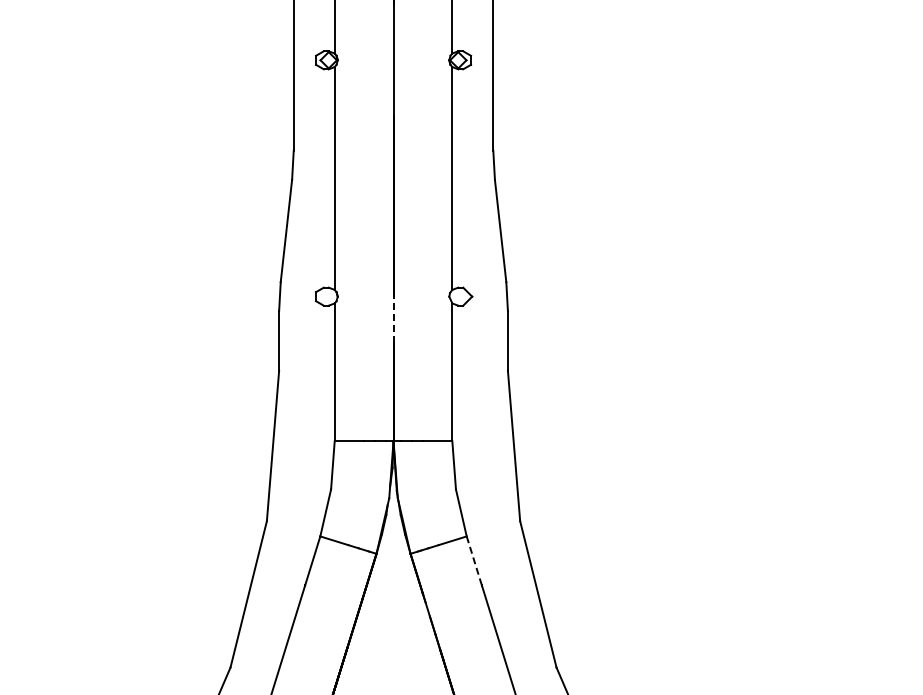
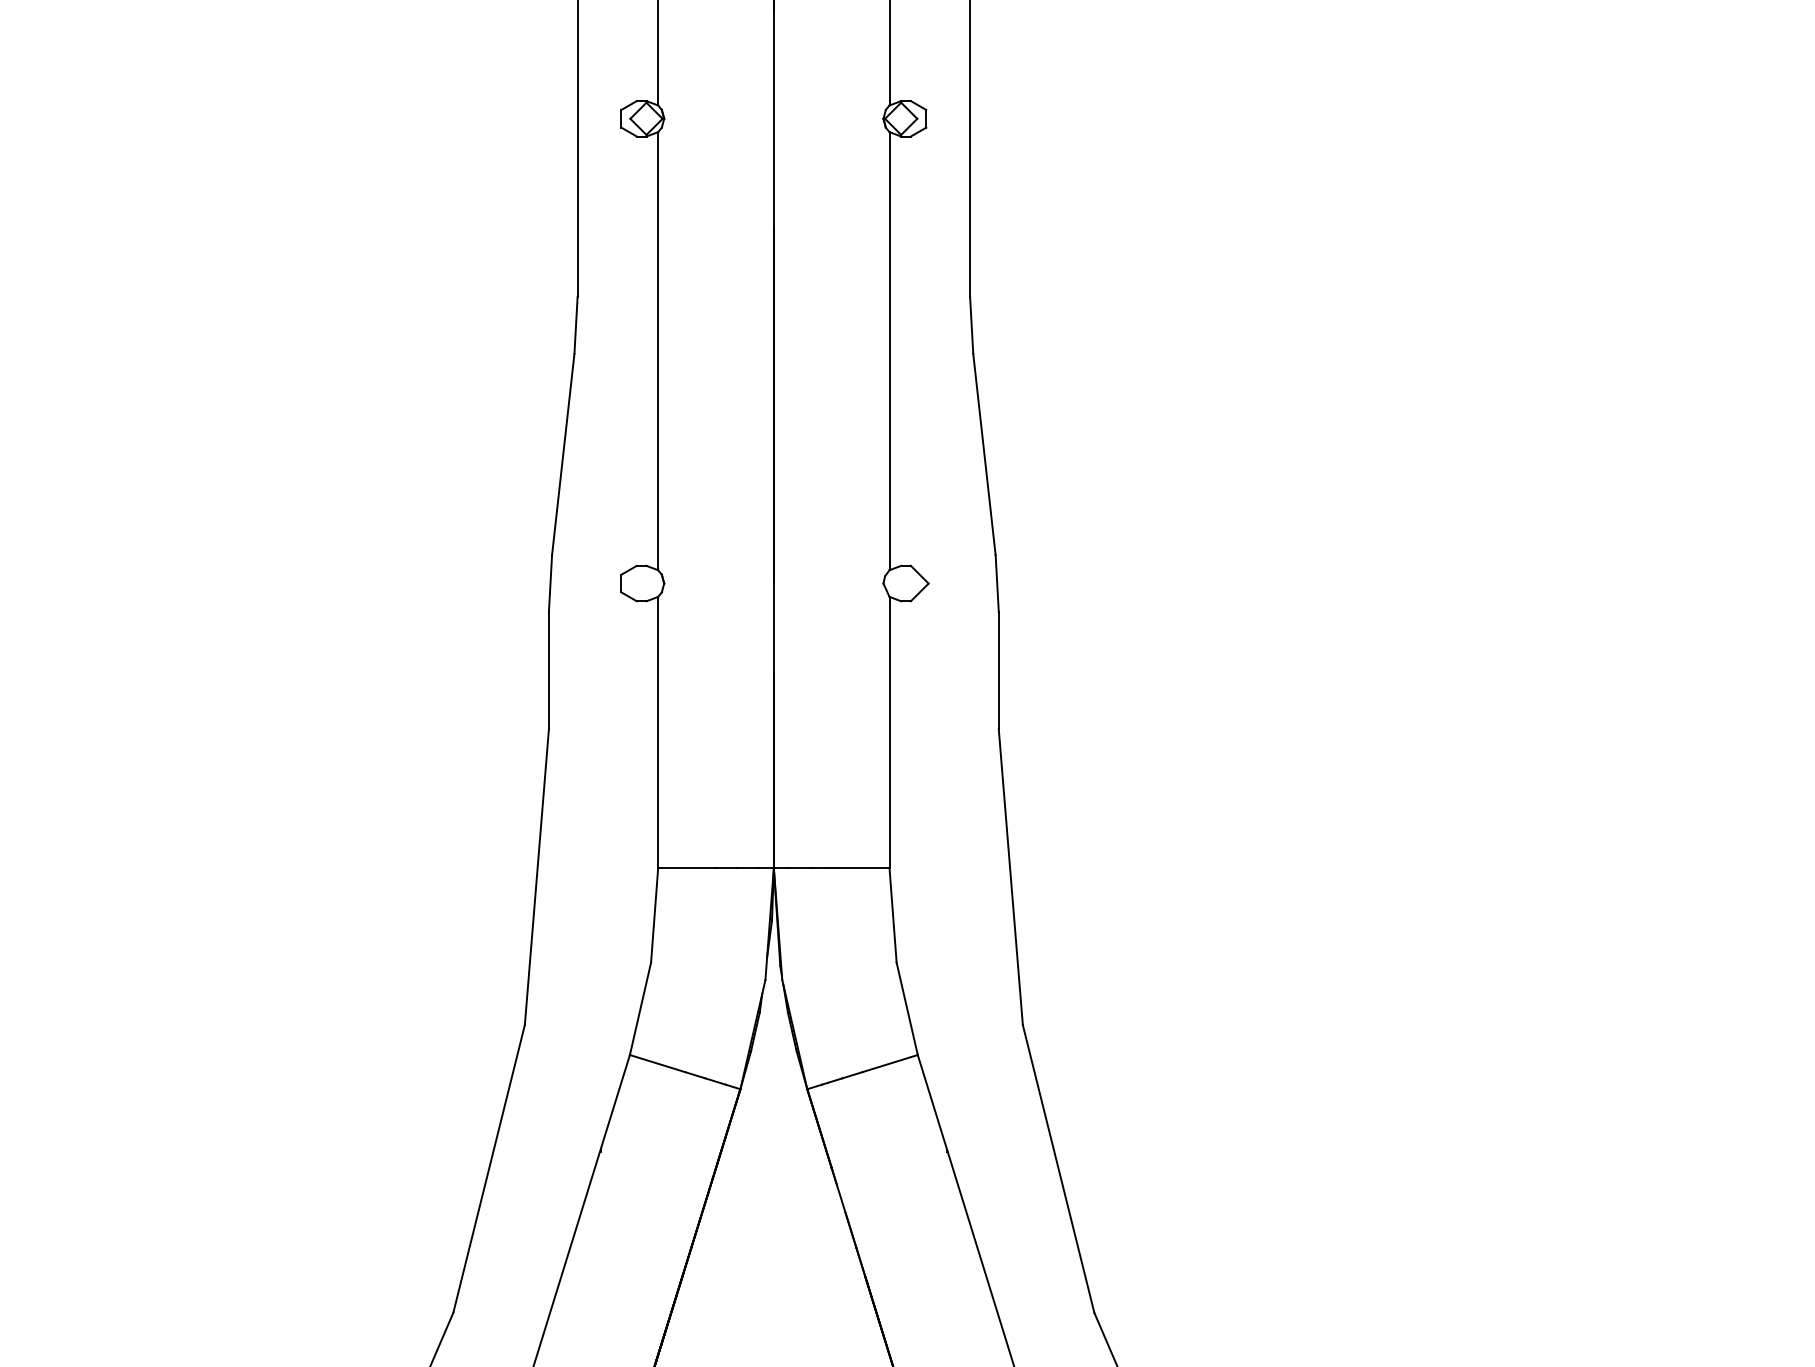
line: (393, 318) -> (773, 626), dashed -> solid
line: (474, 561) -> (933, 1104), dashed -> solid

